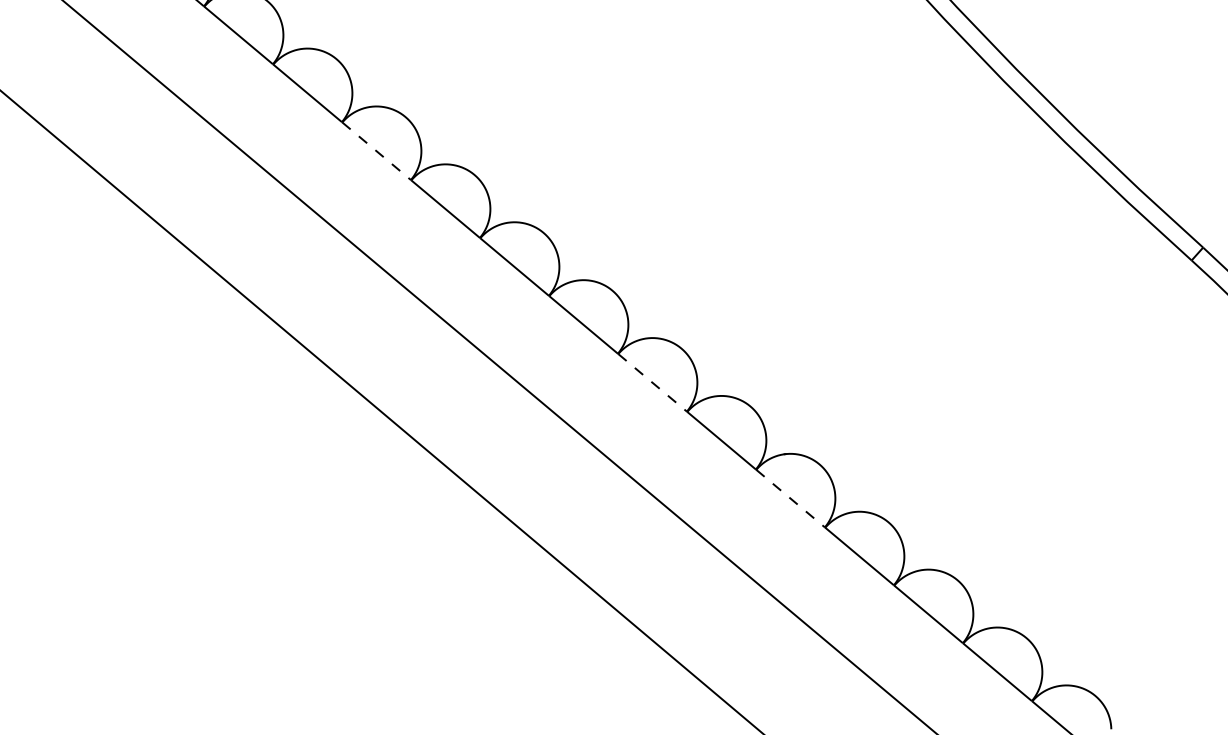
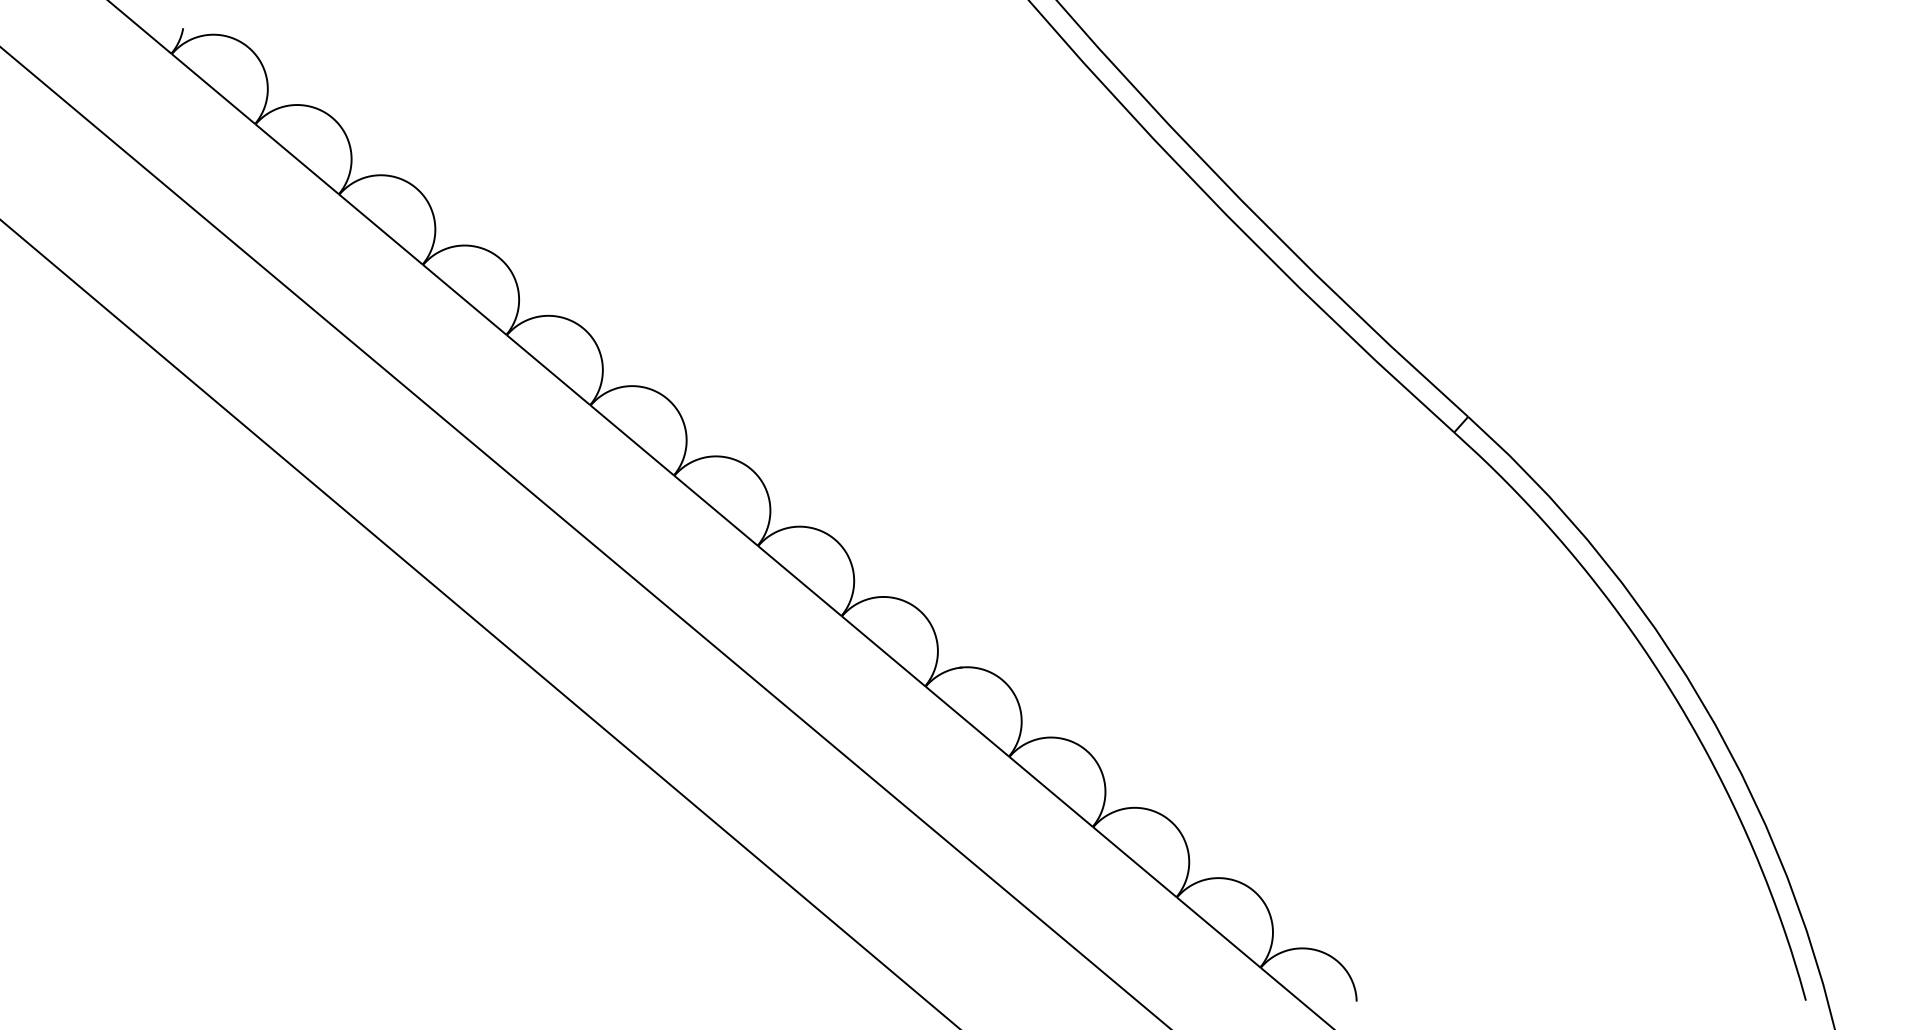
line: (377, 151) -> (465, 300), dashed -> solid
line: (653, 383) -> (800, 581), dashed -> solid
line: (790, 498) -> (967, 721), dashed -> solid

